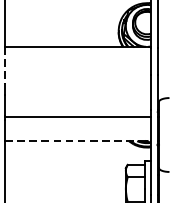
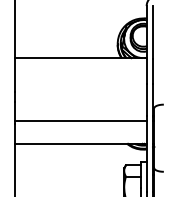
line: (5, 65) -> (14, 75), dashed -> solid
line: (78, 140) -> (81, 143), dashed -> solid

